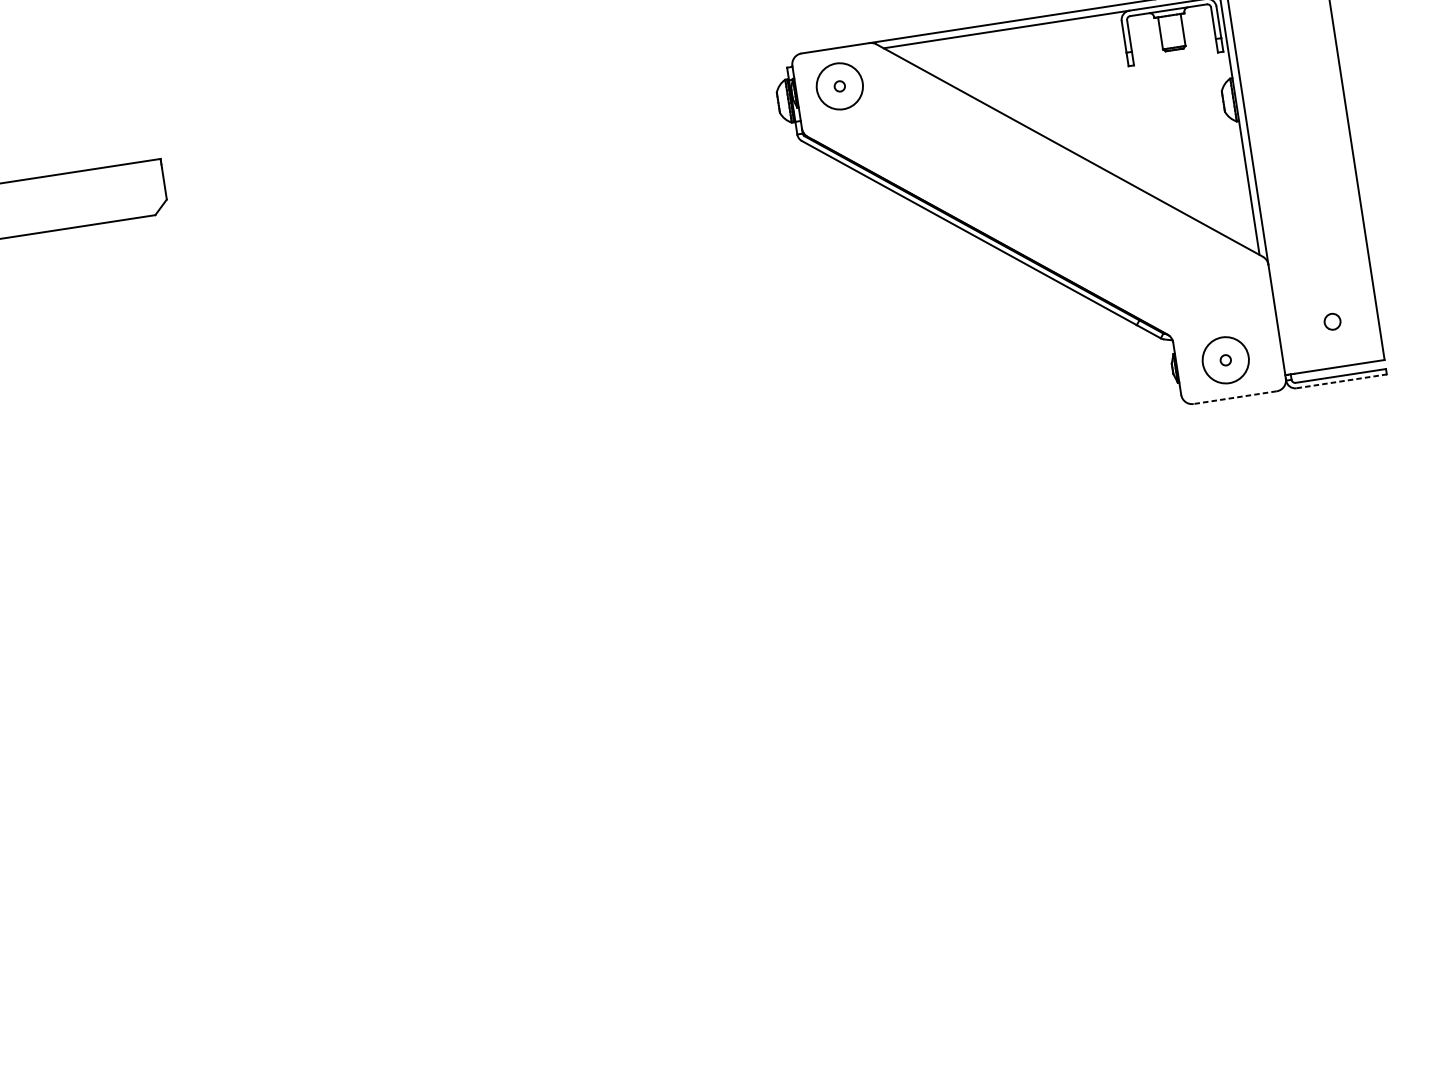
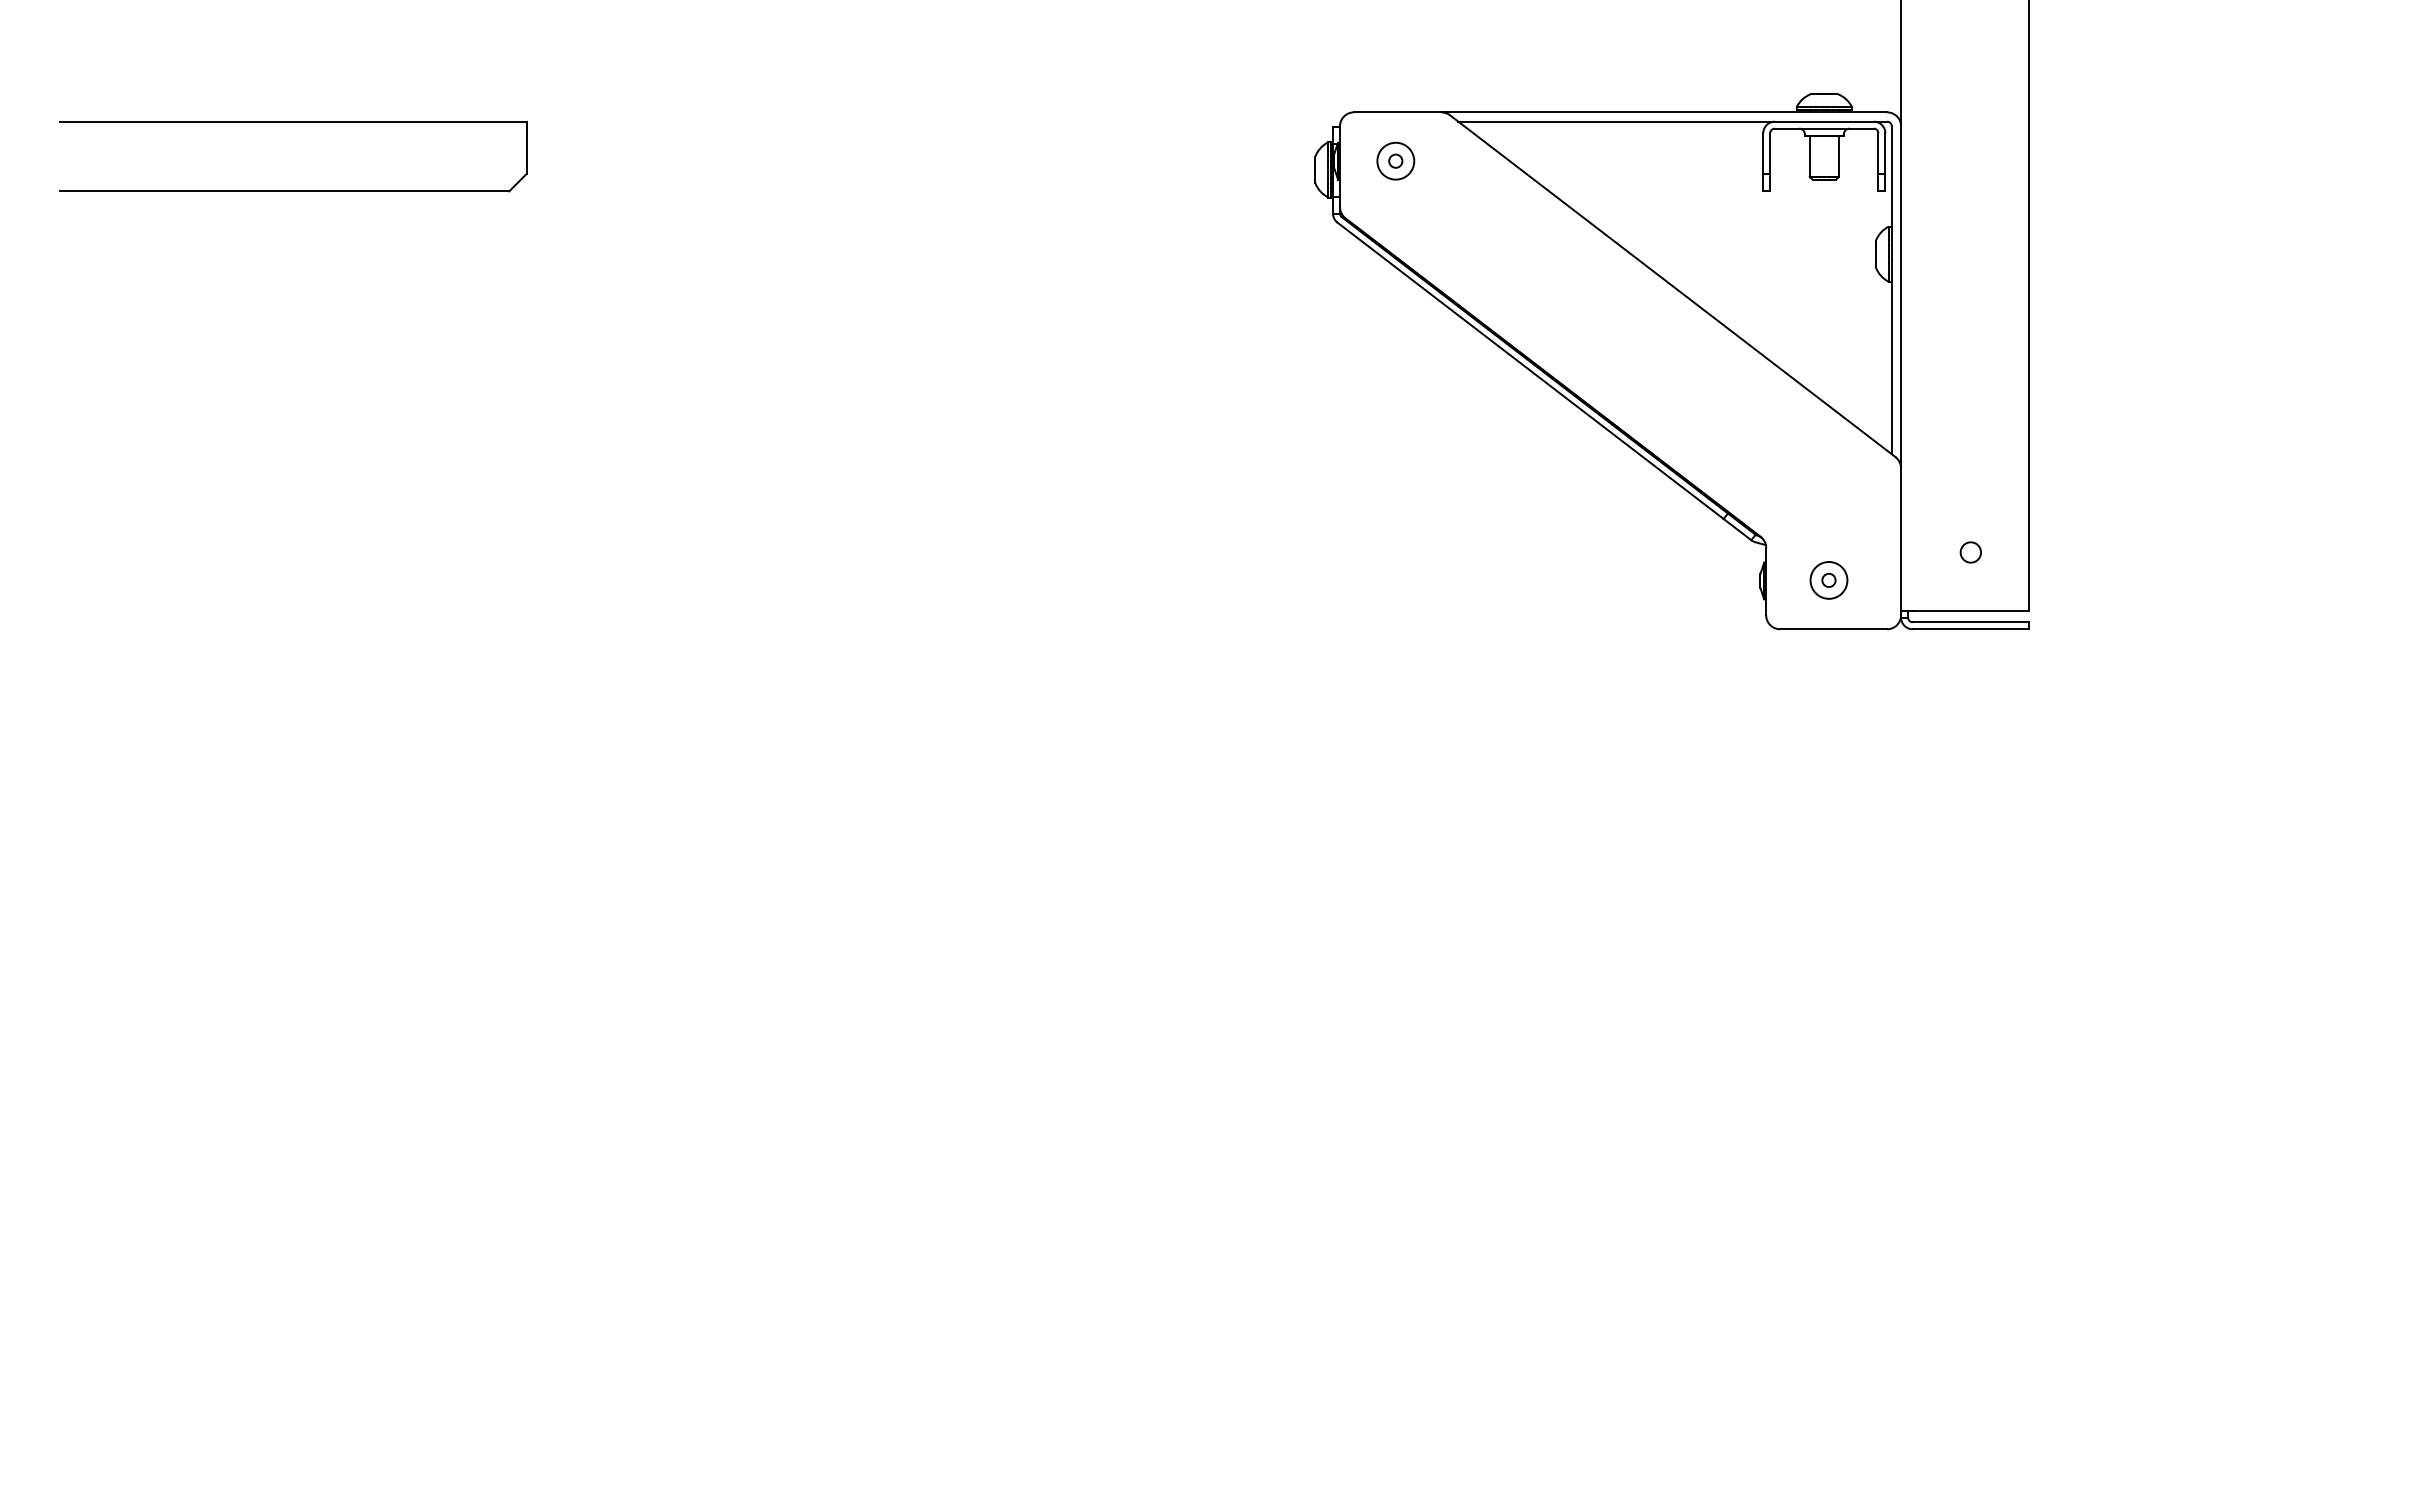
circle: (839, 85) -> (1395, 160), size x0.62
circle: (1225, 359) -> (1828, 579), size x0.62
line: (1342, 381) -> (1971, 629), dashed -> solid
line: (1235, 397) -> (1833, 629), dashed -> solid

